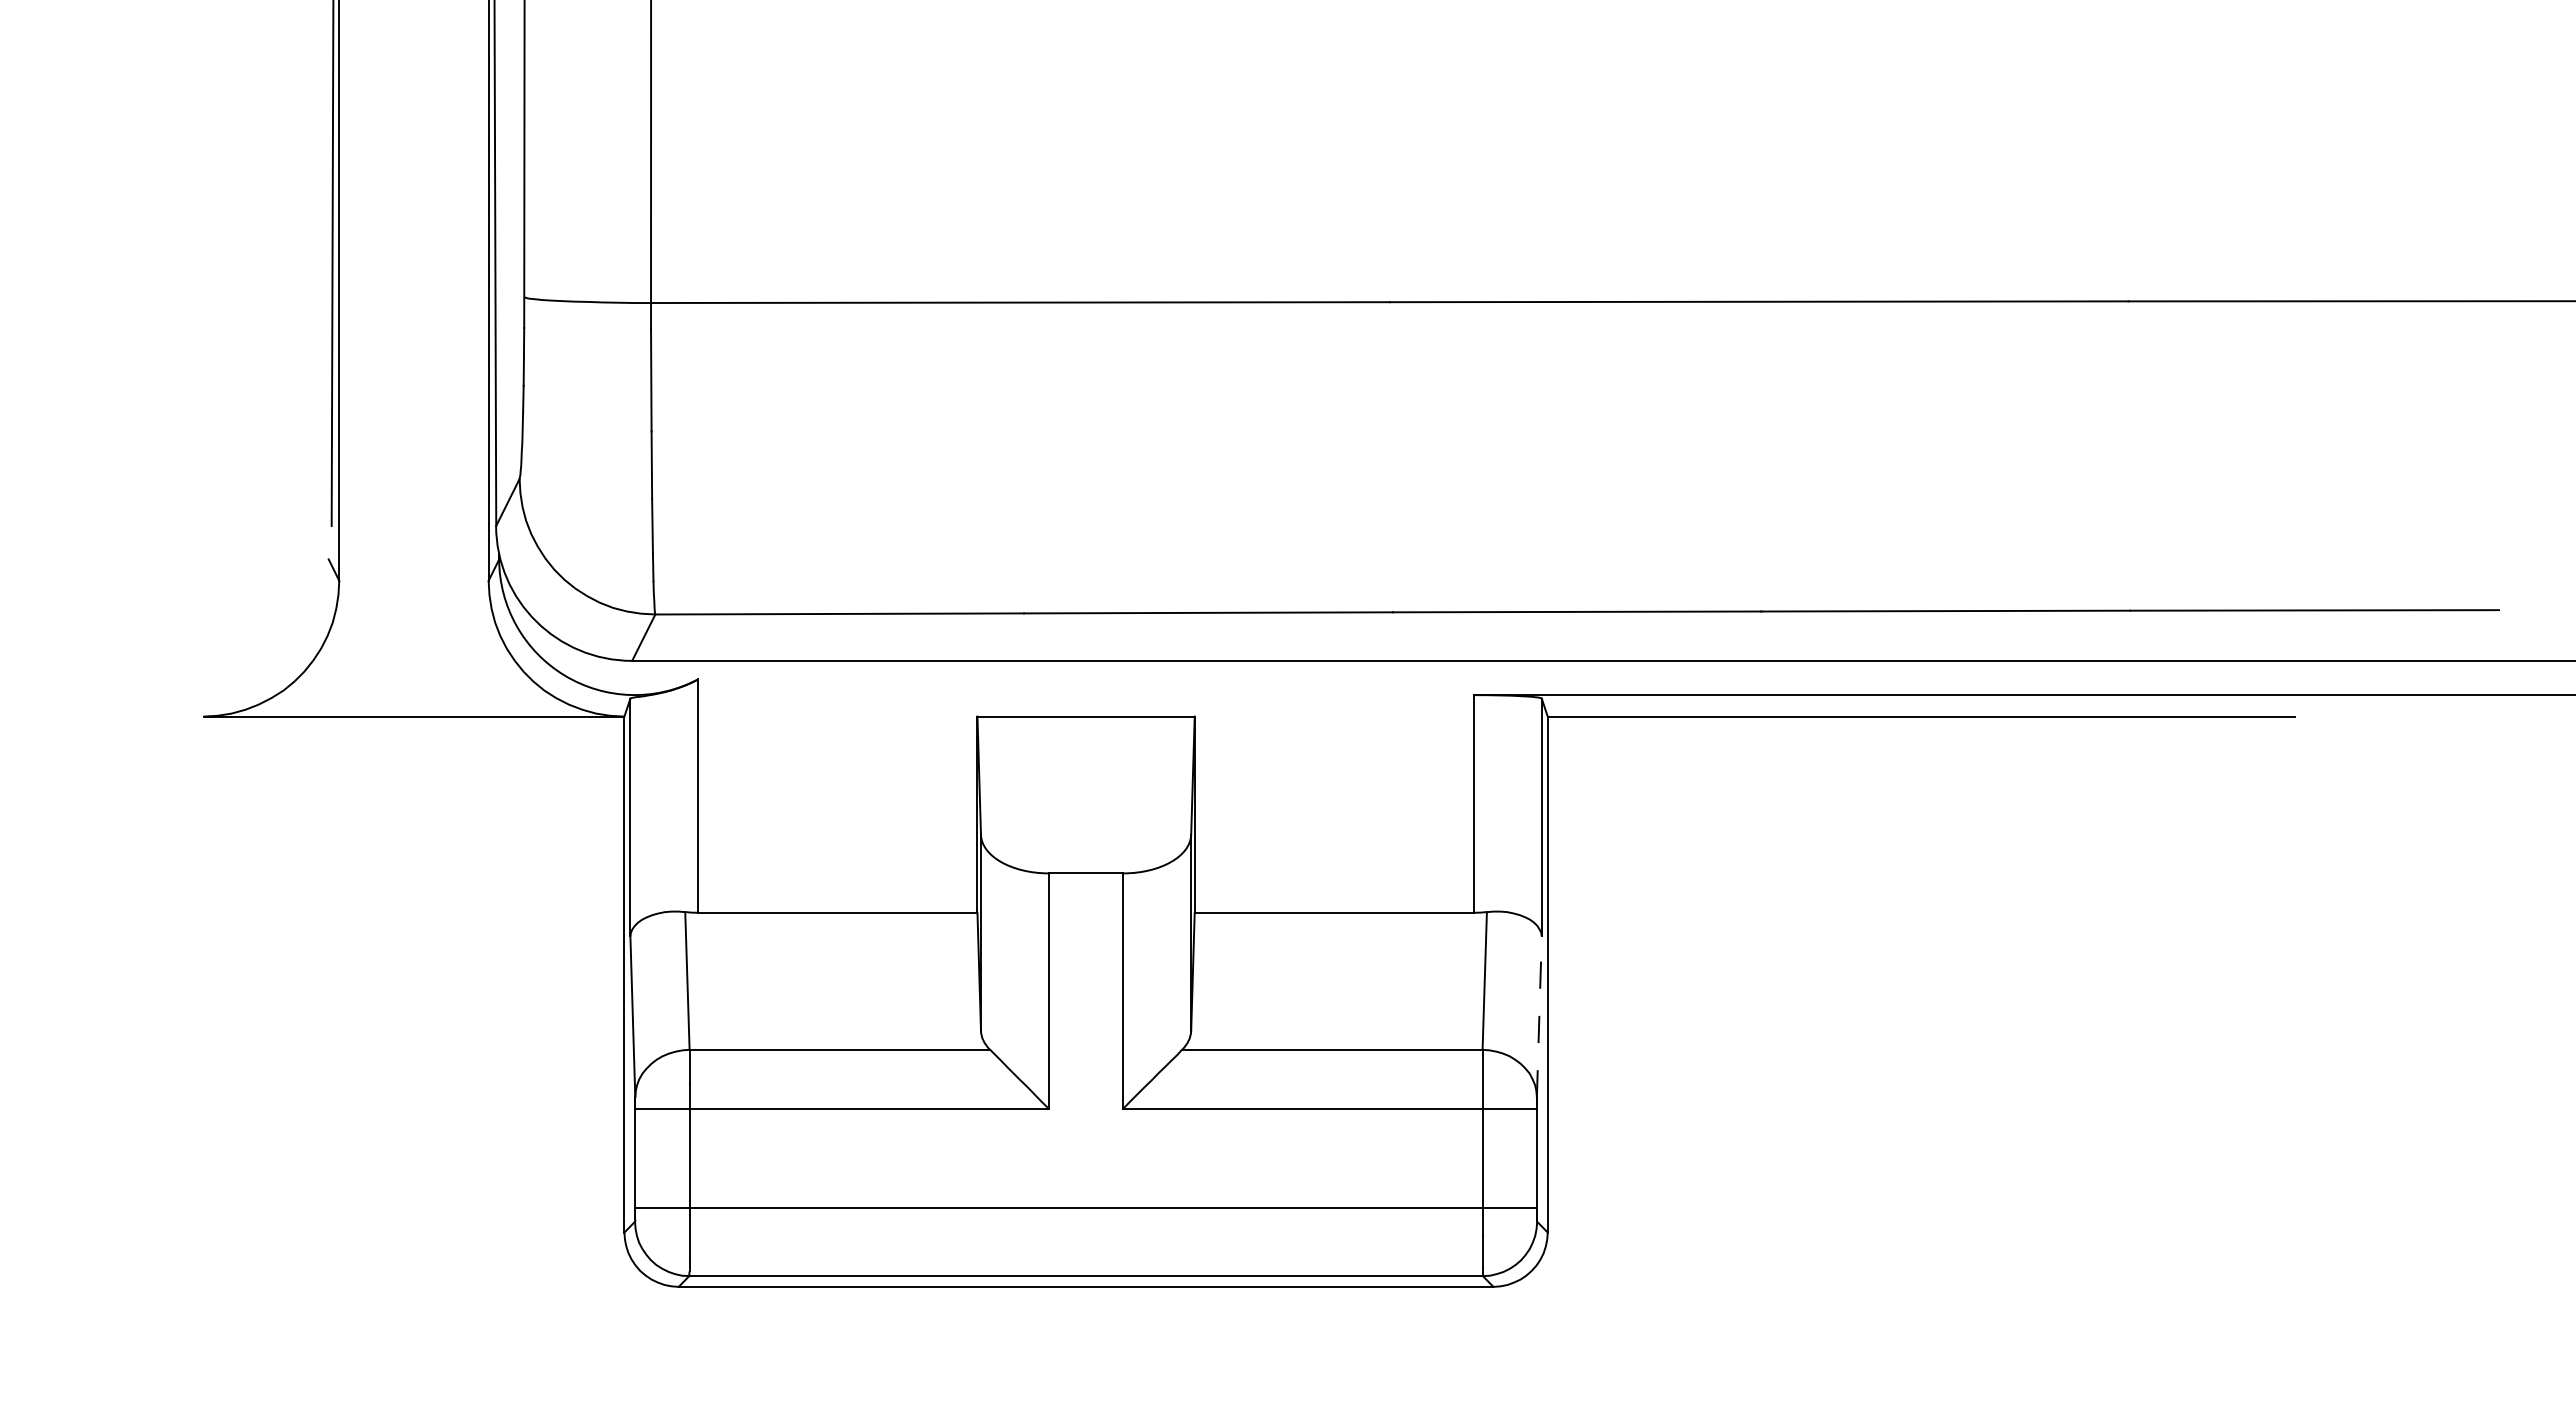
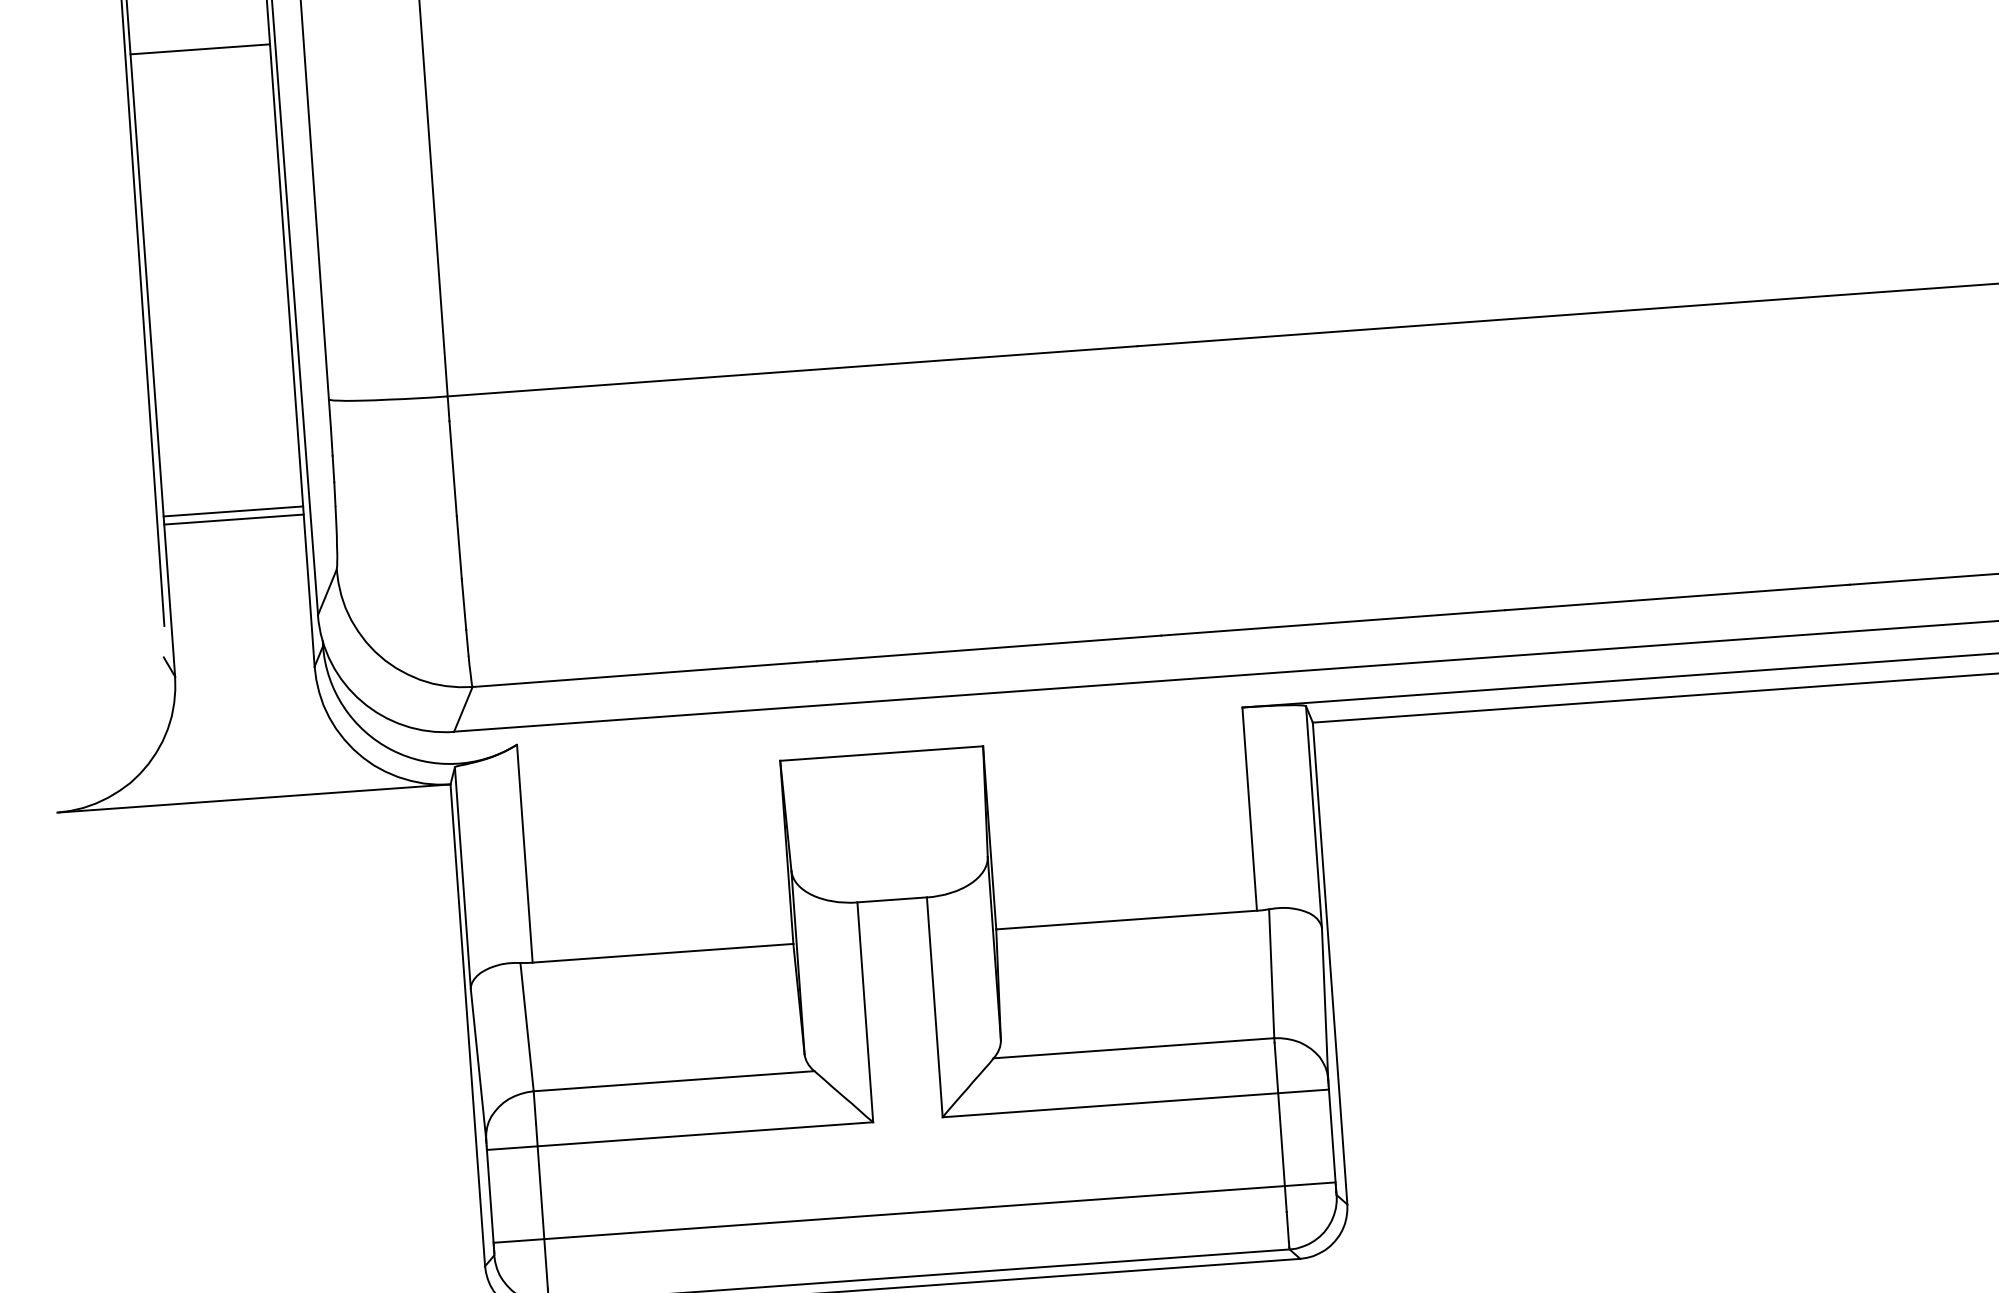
line: (413, 409) -> (232, 511), added
line: (413, 417) -> (233, 519), added
line: (1539, 1016) -> (1325, 1003), dashed -> solid

